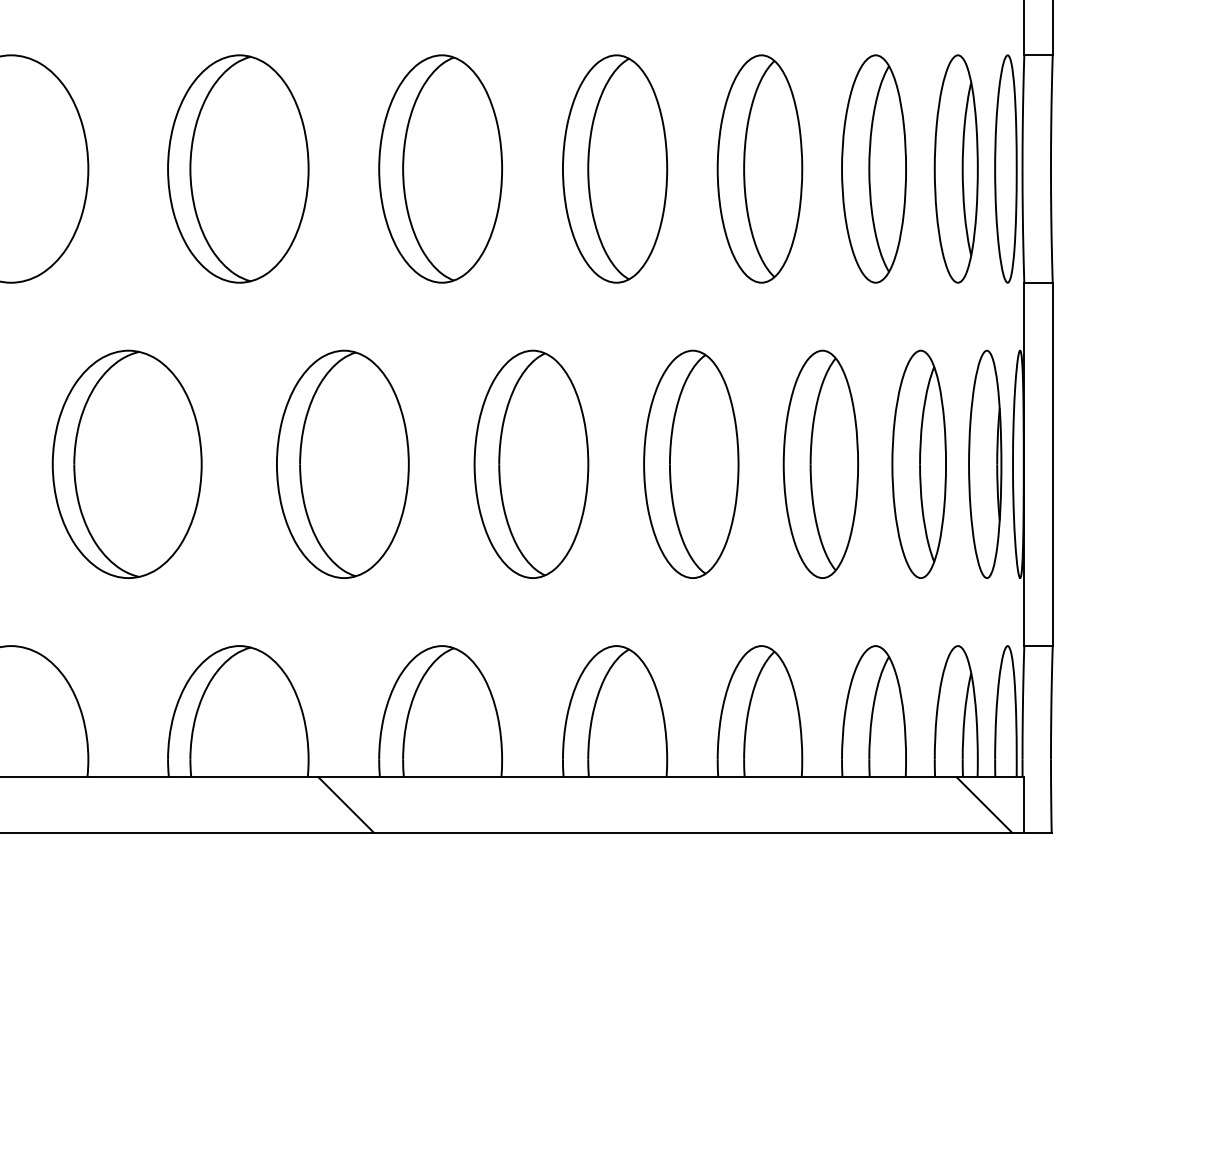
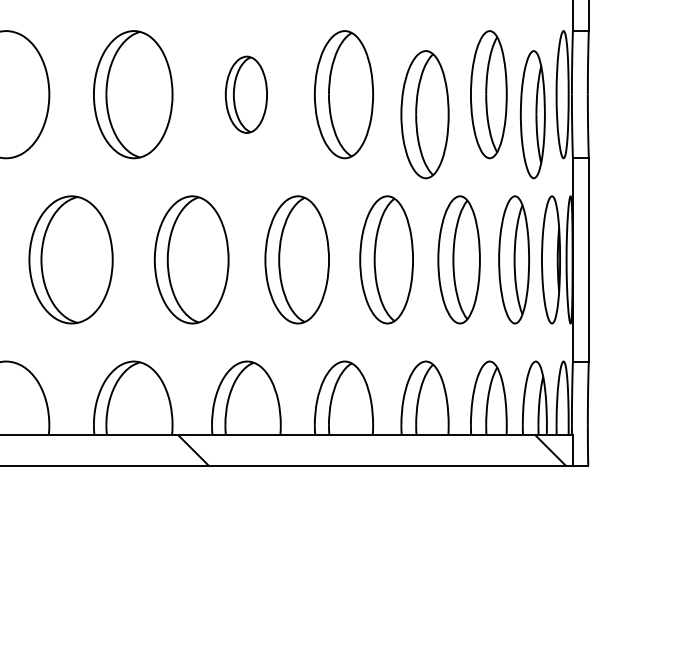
part: (440, 168) -> (246, 94), size x0.6
part: (759, 168) -> (424, 114), moved
part: (955, 168) -> (532, 114), moved

